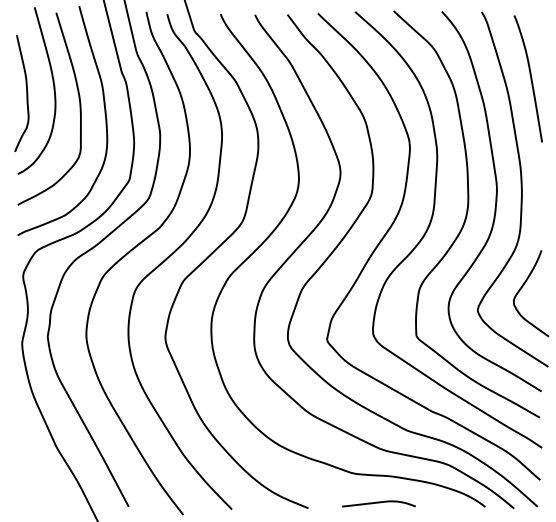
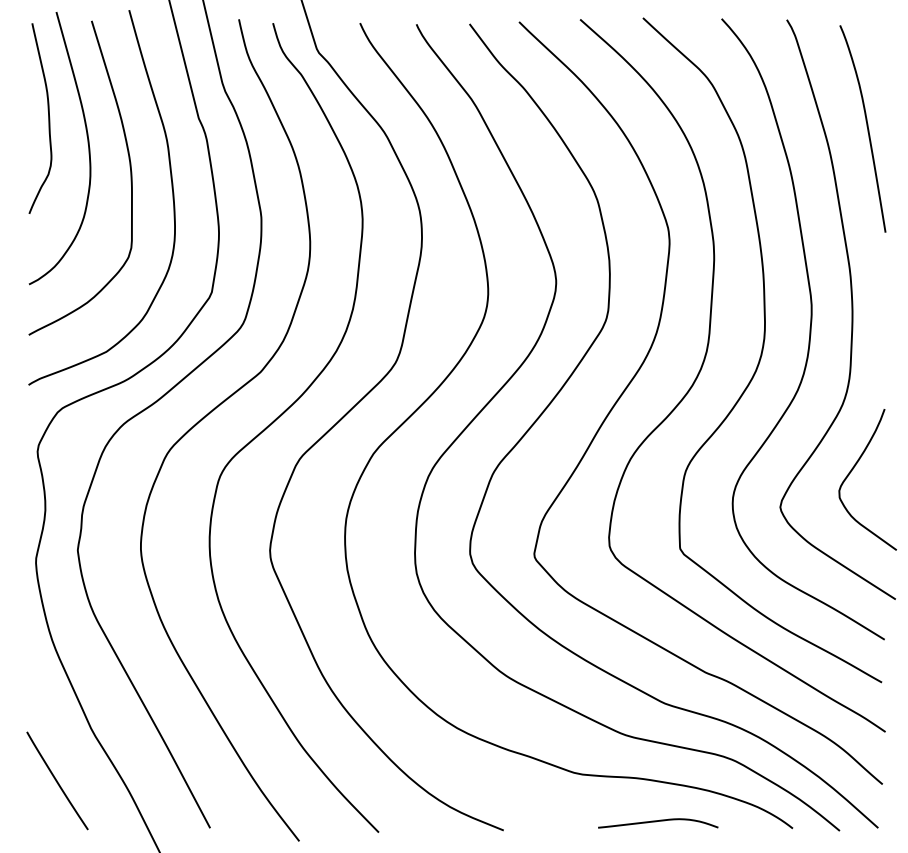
curve: (26, 93) -> (47, 118), moved
line: (35, 477) -> (57, 780), added
curve: (378, 503) -> (657, 822), moved

